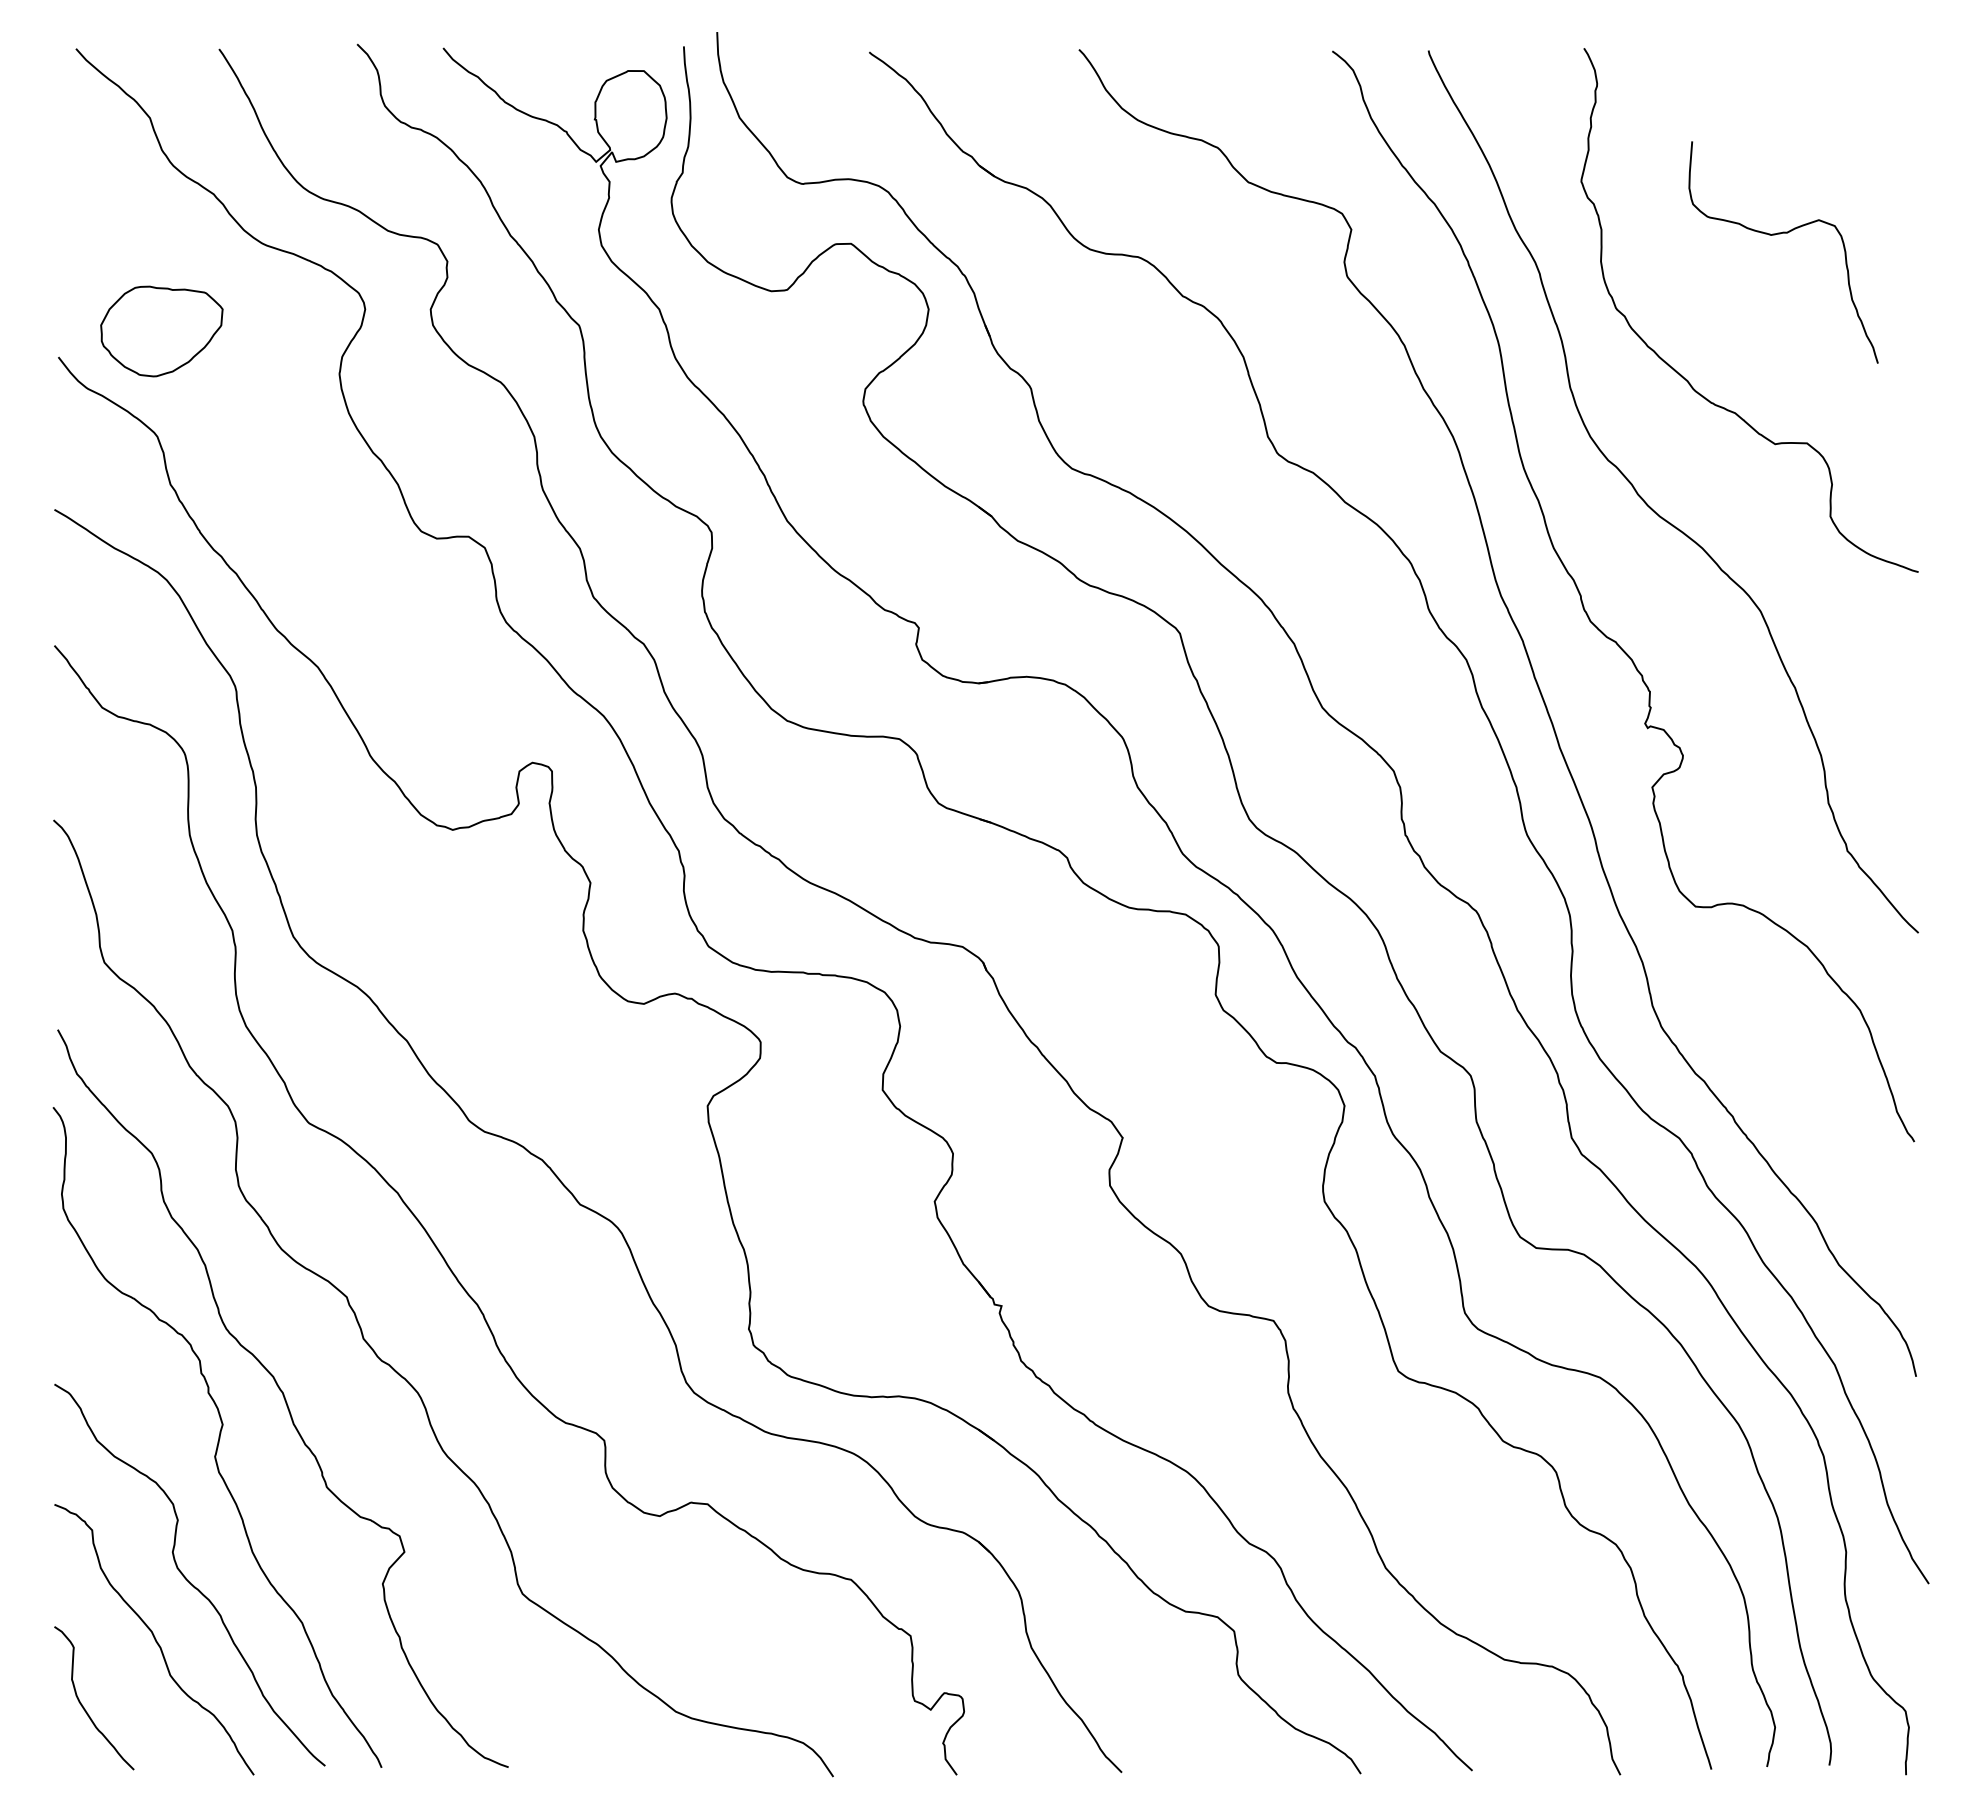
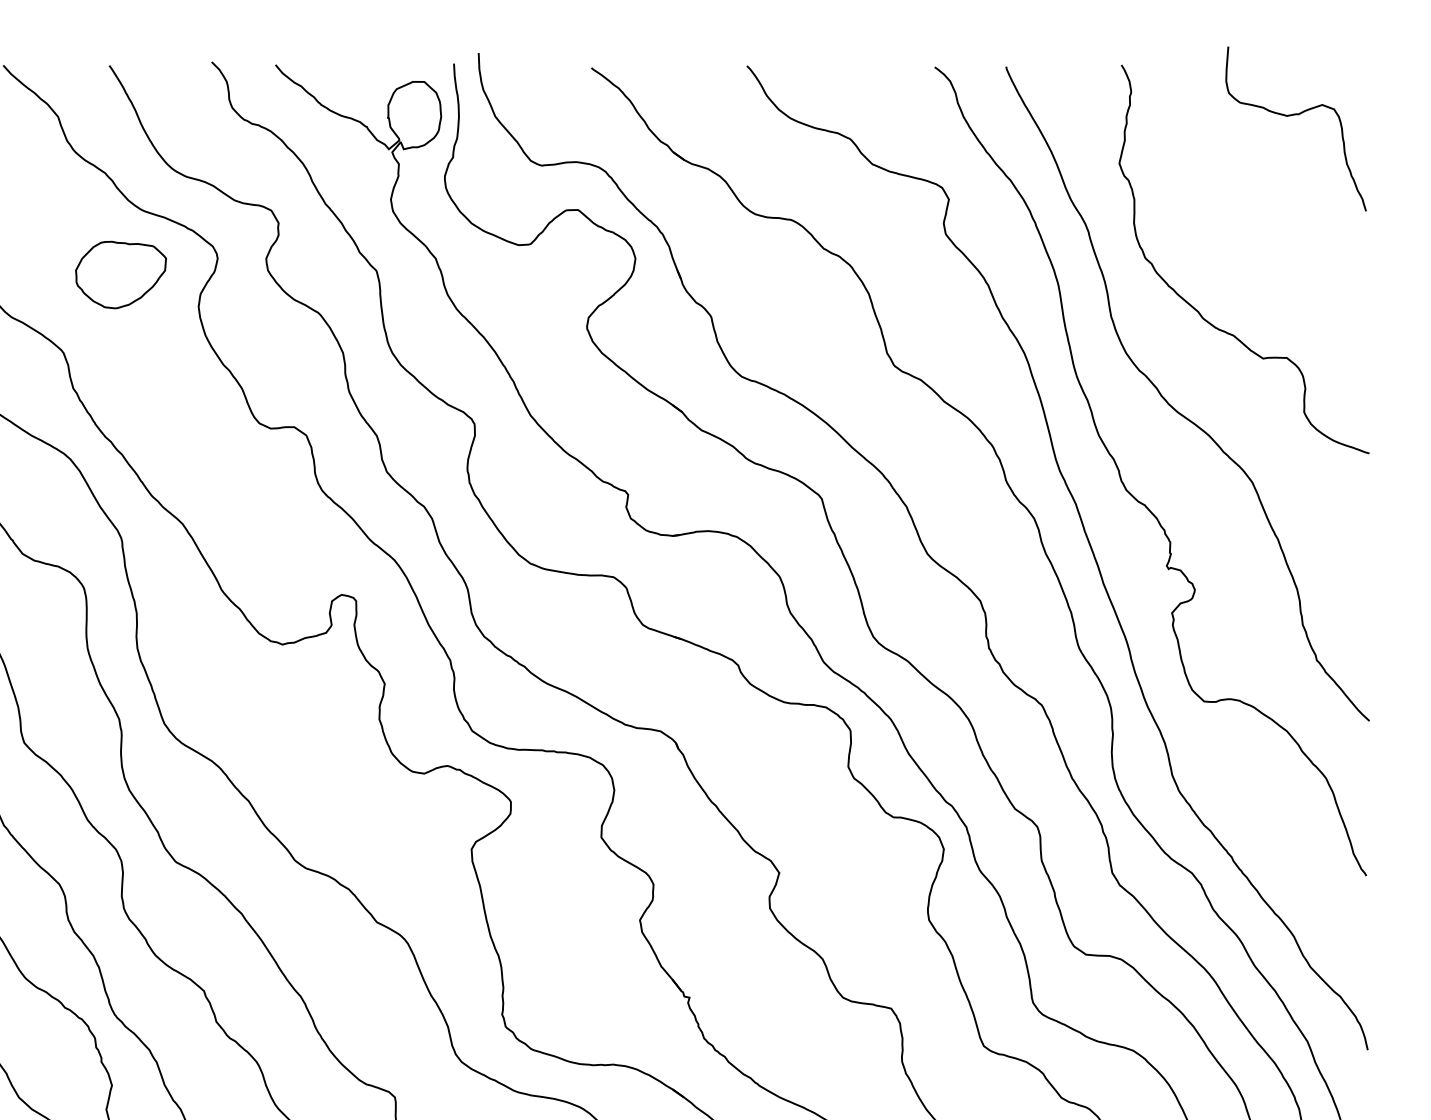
curve: (1780, 234) -> (1293, 115), moved
part: (161, 331) -> (120, 275), moved

